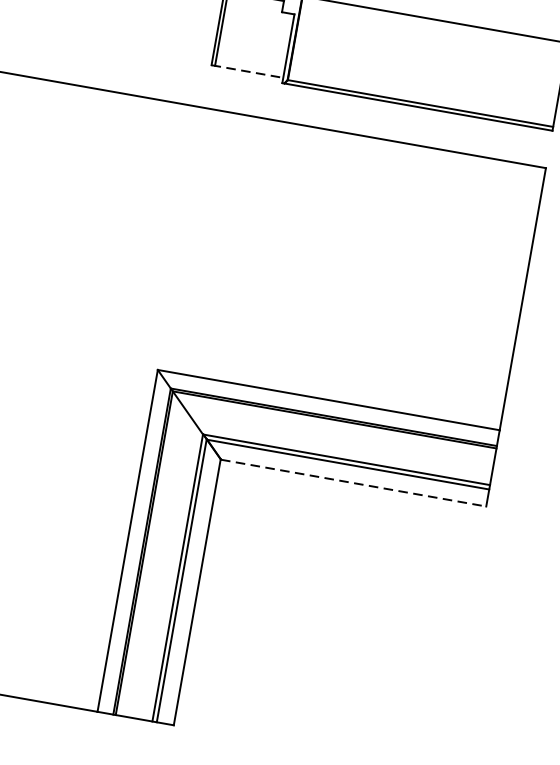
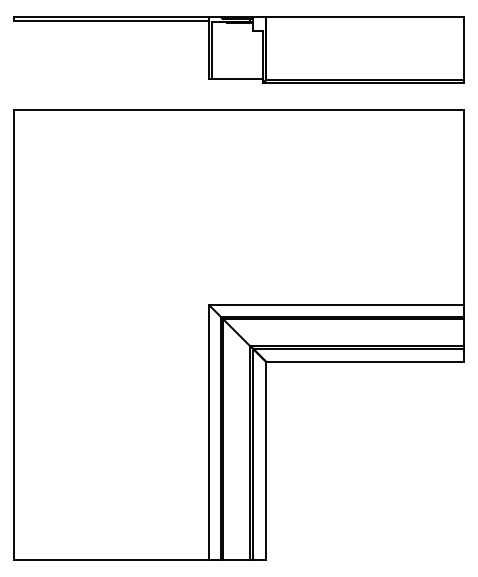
line: (248, 71) -> (236, 78), dashed -> solid
line: (354, 483) -> (365, 362), dashed -> solid

